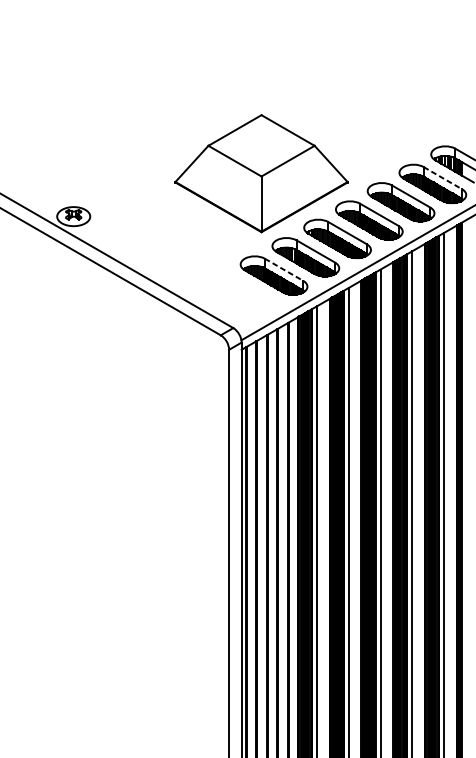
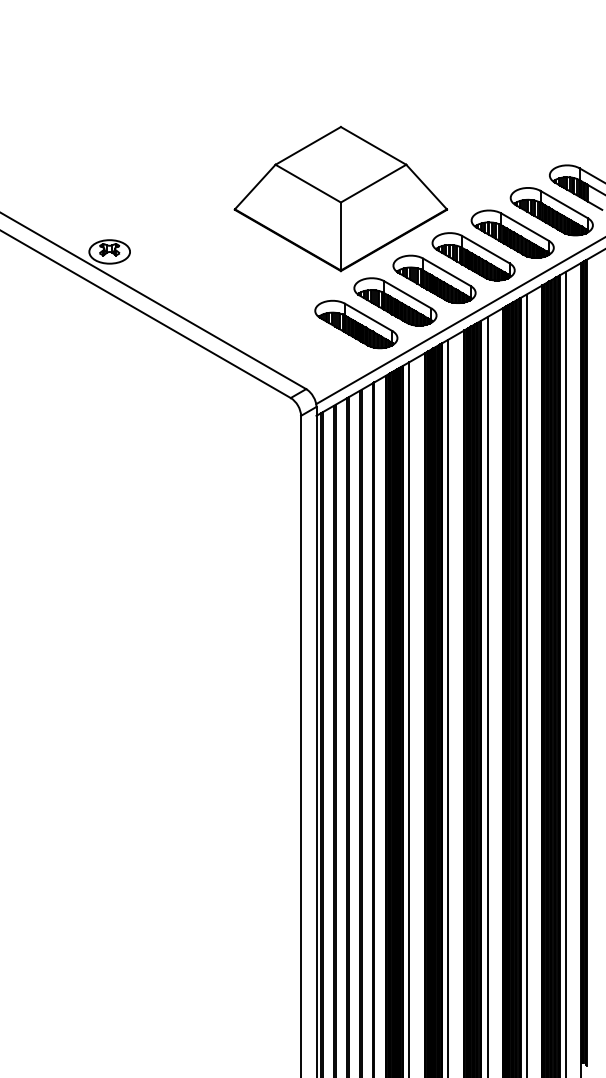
line: (443, 178) -> (564, 204), dashed -> solid
line: (284, 269) -> (369, 317), dashed -> solid

